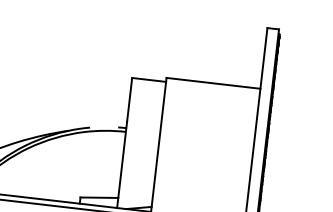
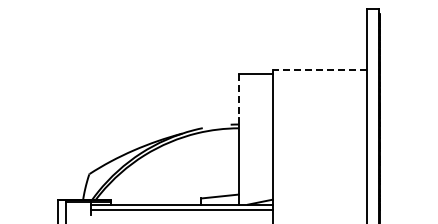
line: (212, 83) -> (319, 70), solid -> dashed
line: (129, 100) -> (238, 96), solid -> dashed

